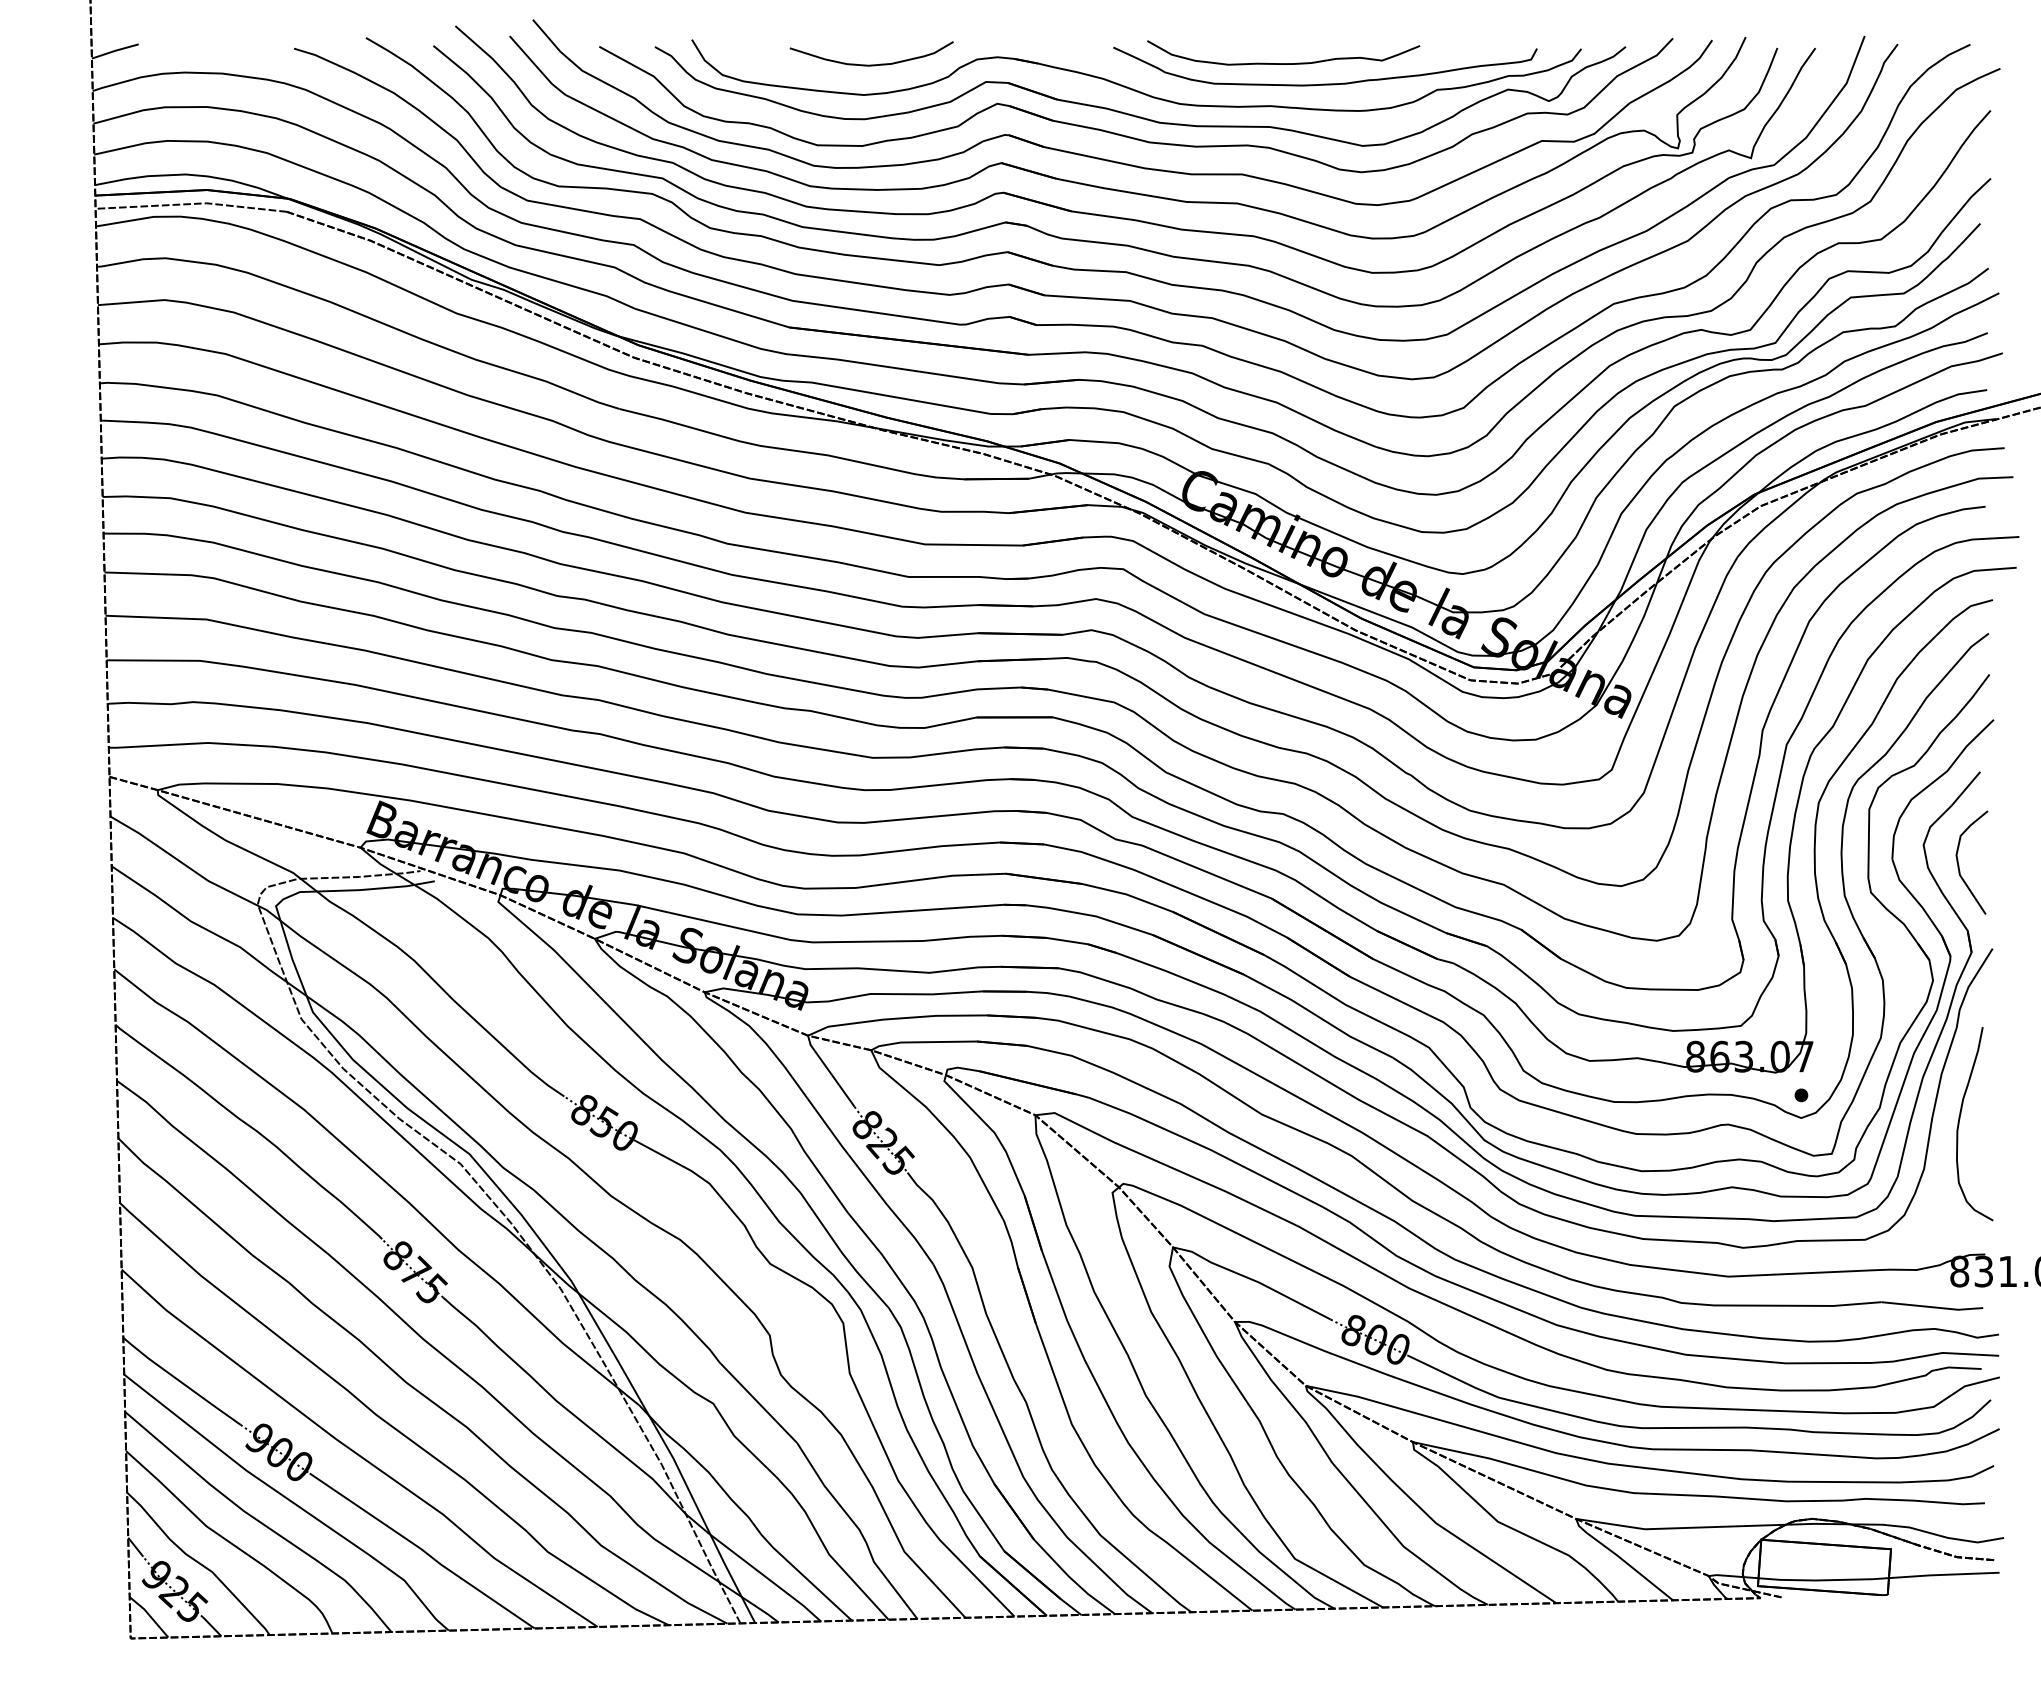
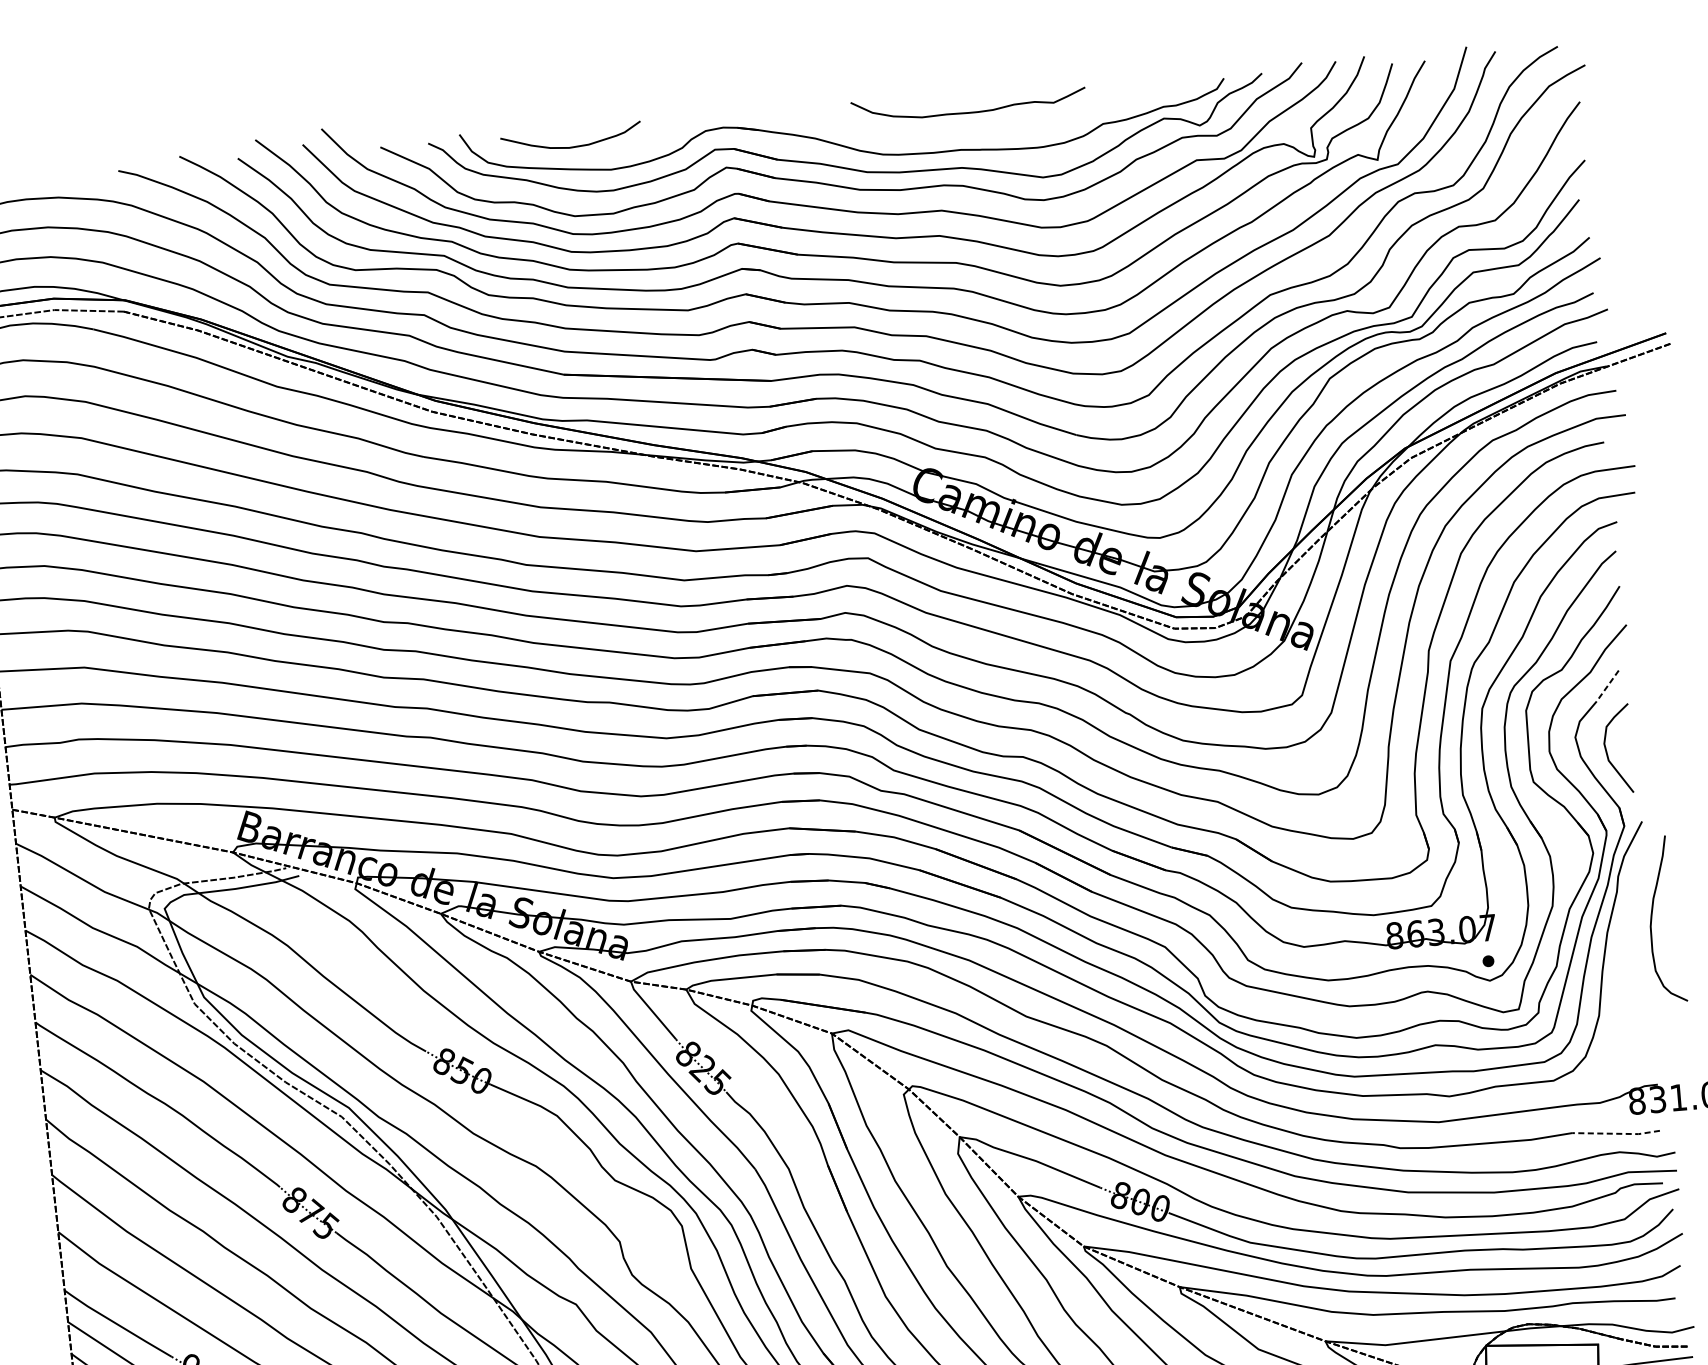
curve: (871, 64) -> (571, 146), moved
curve: (1325, 83) -> (1006, 126), removed
line: (1965, 789) -> (1607, 686), solid -> dashed
curve: (1960, 1119) -> (1652, 916), moved
line: (1932, 1307) -> (1616, 1134), solid -> dashed

